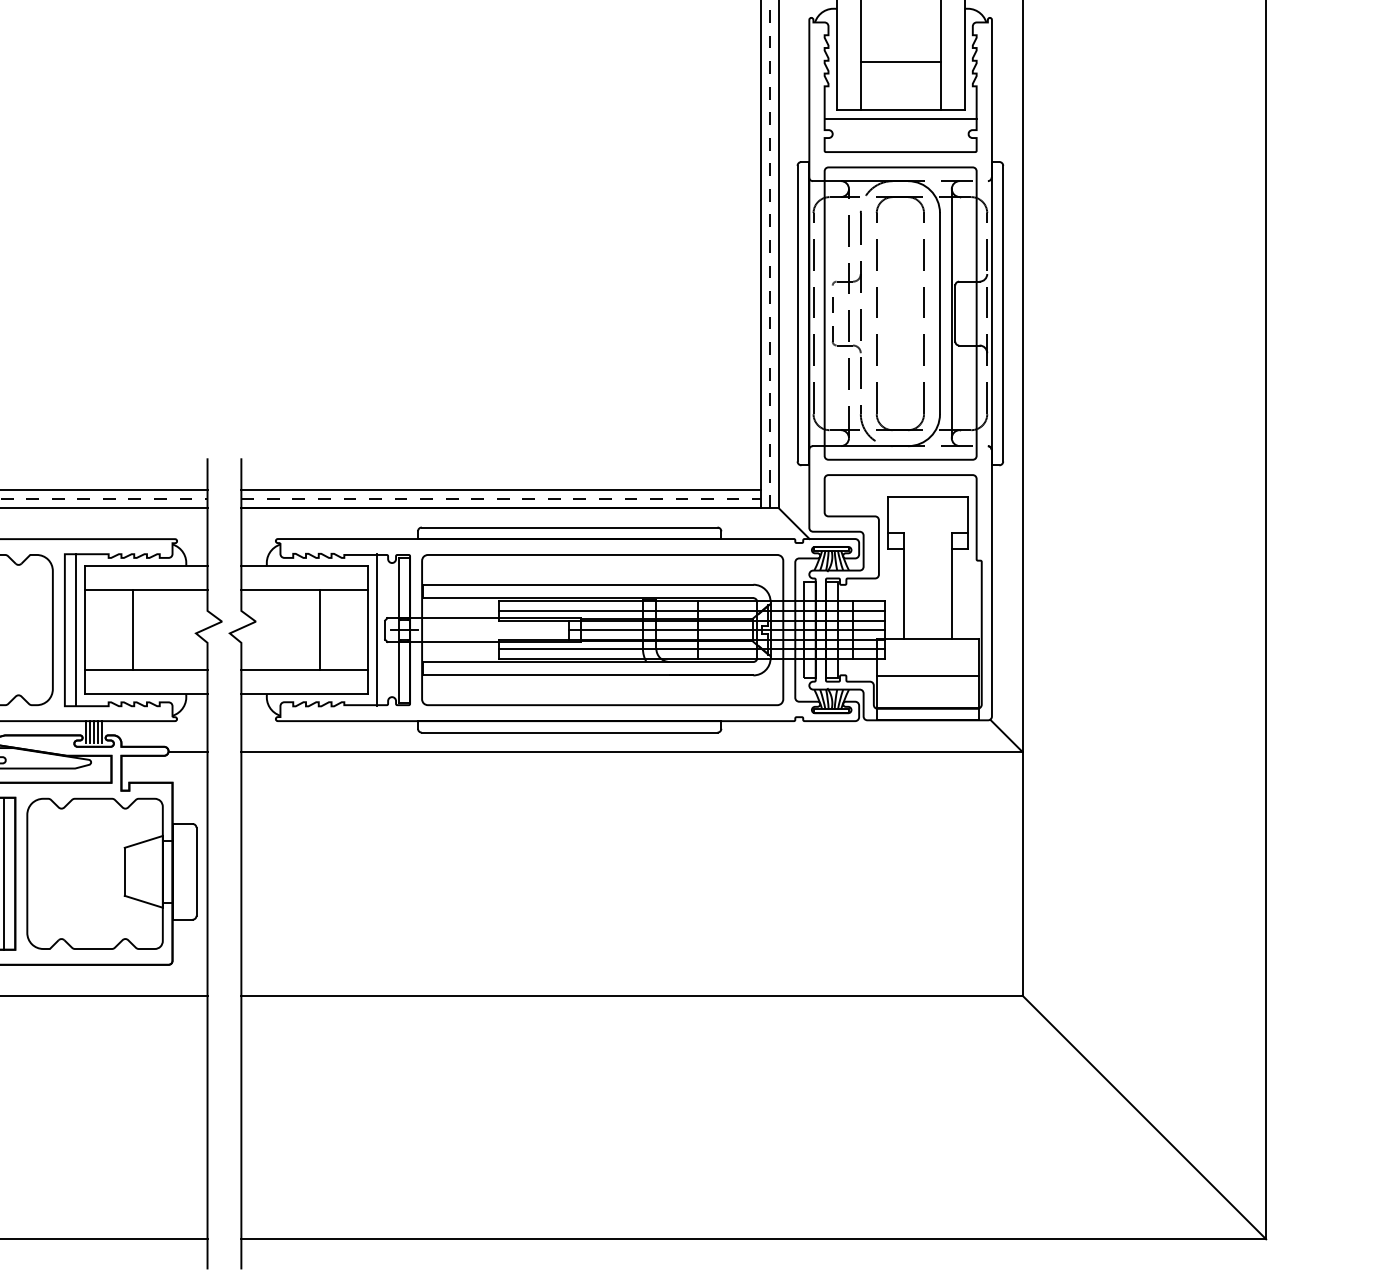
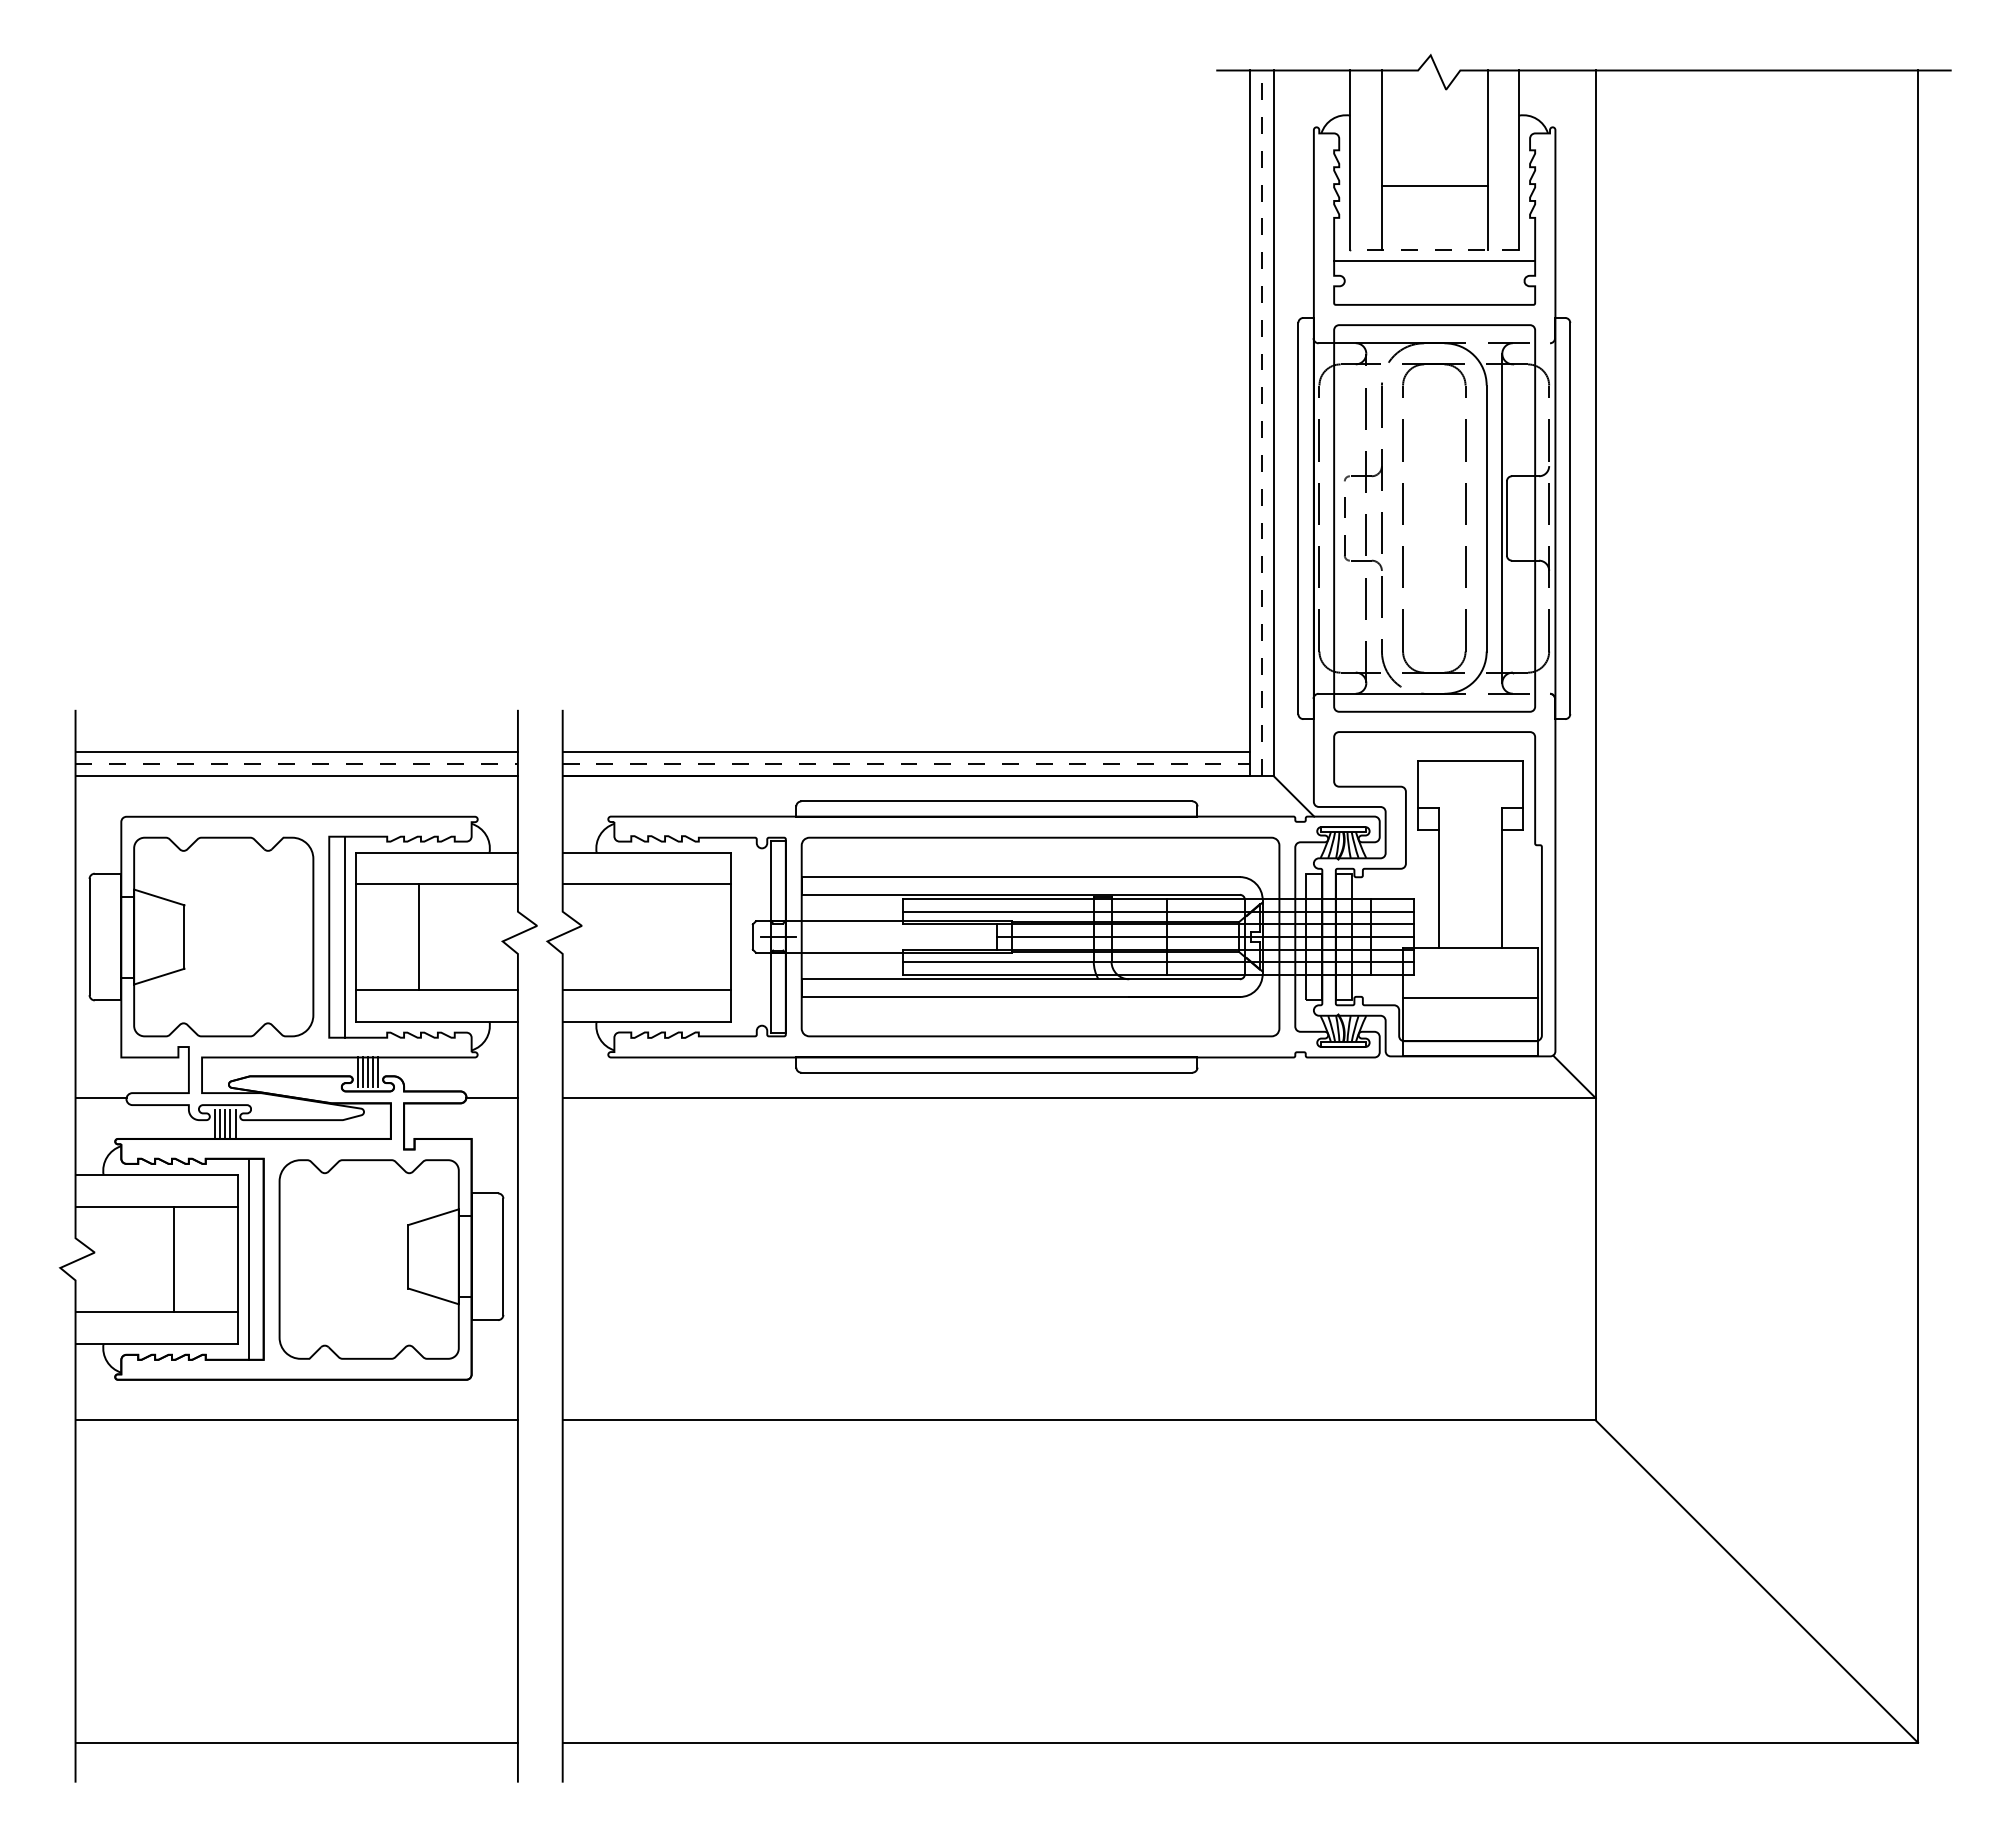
line: (900, 110) -> (1434, 249), solid -> dashed
line: (320, 629) -> (667, 936), removed
line: (376, 629) -> (741, 936), removed

